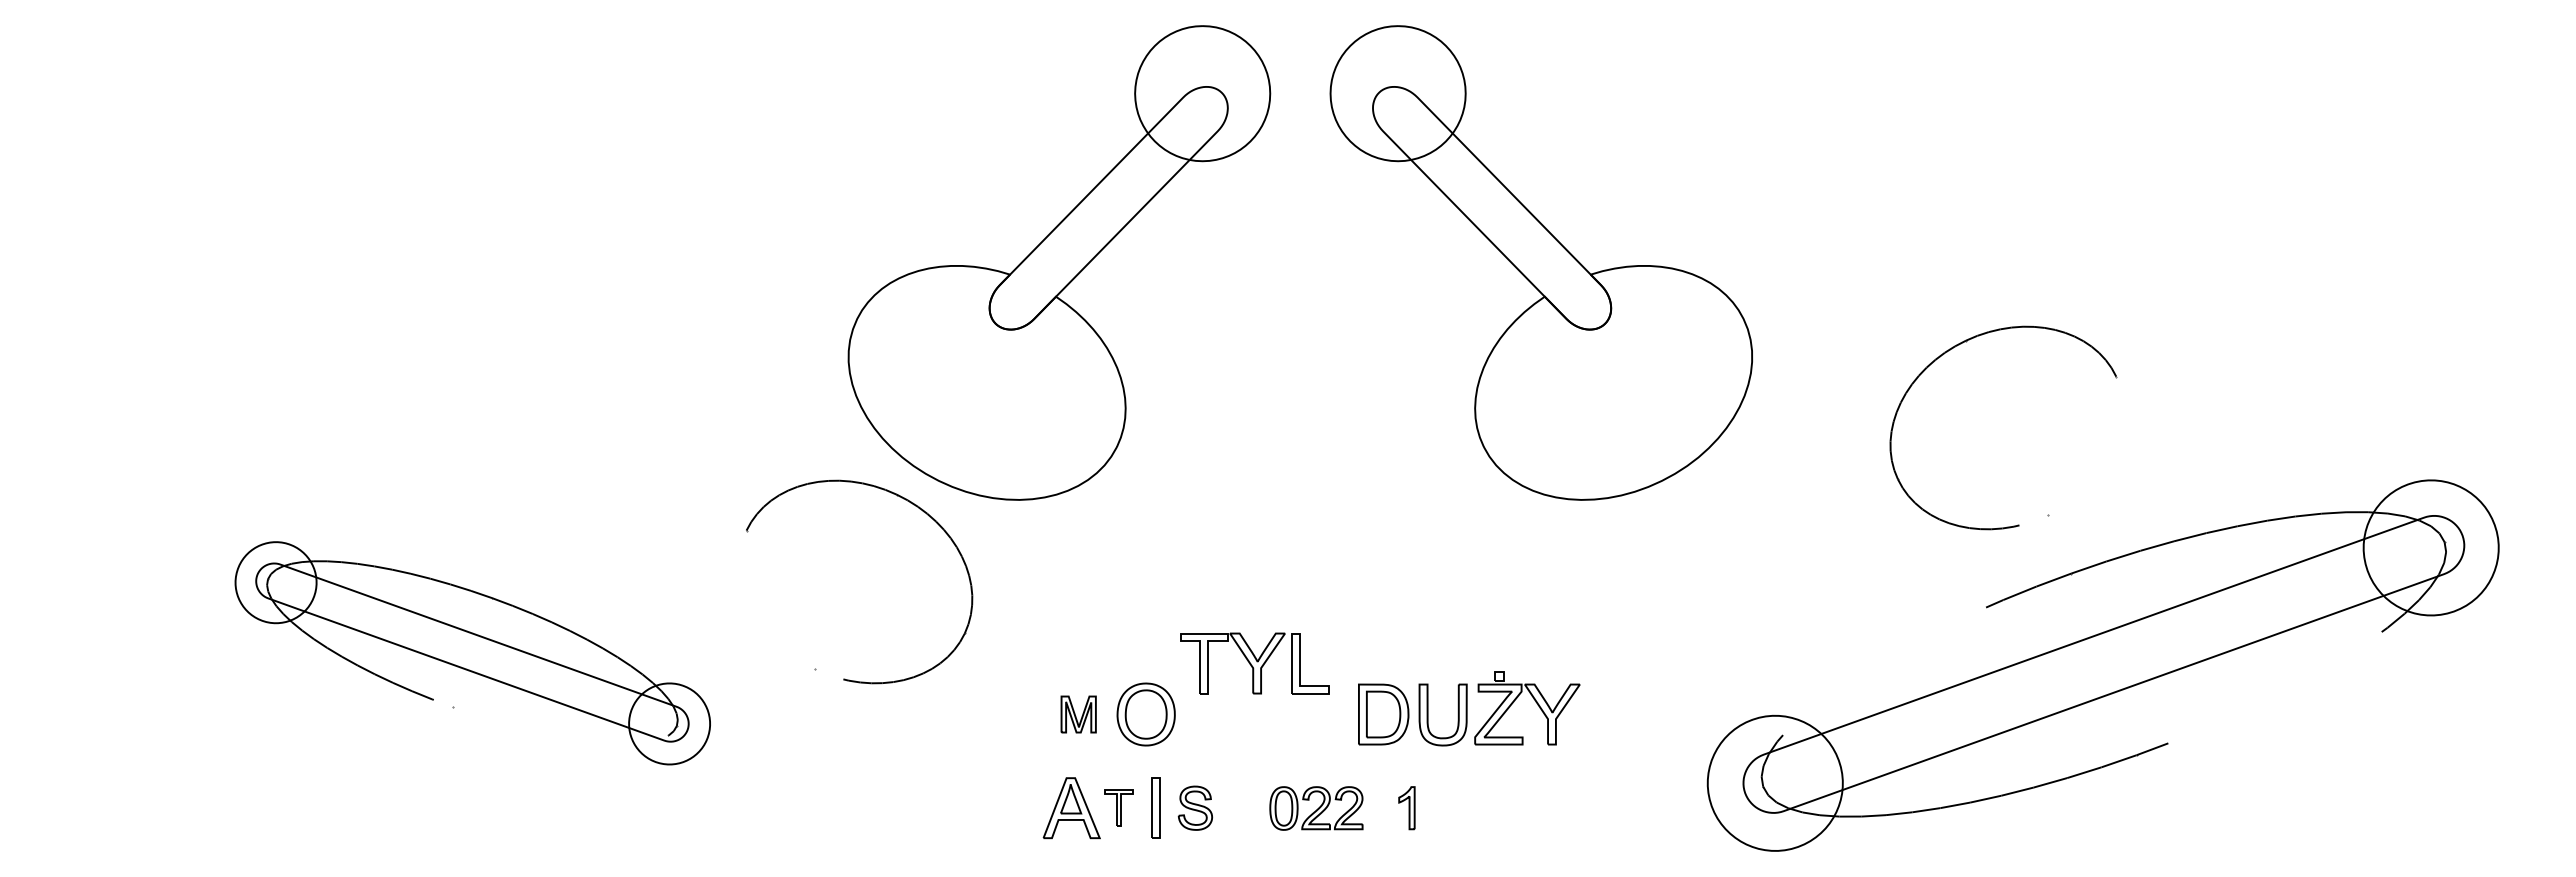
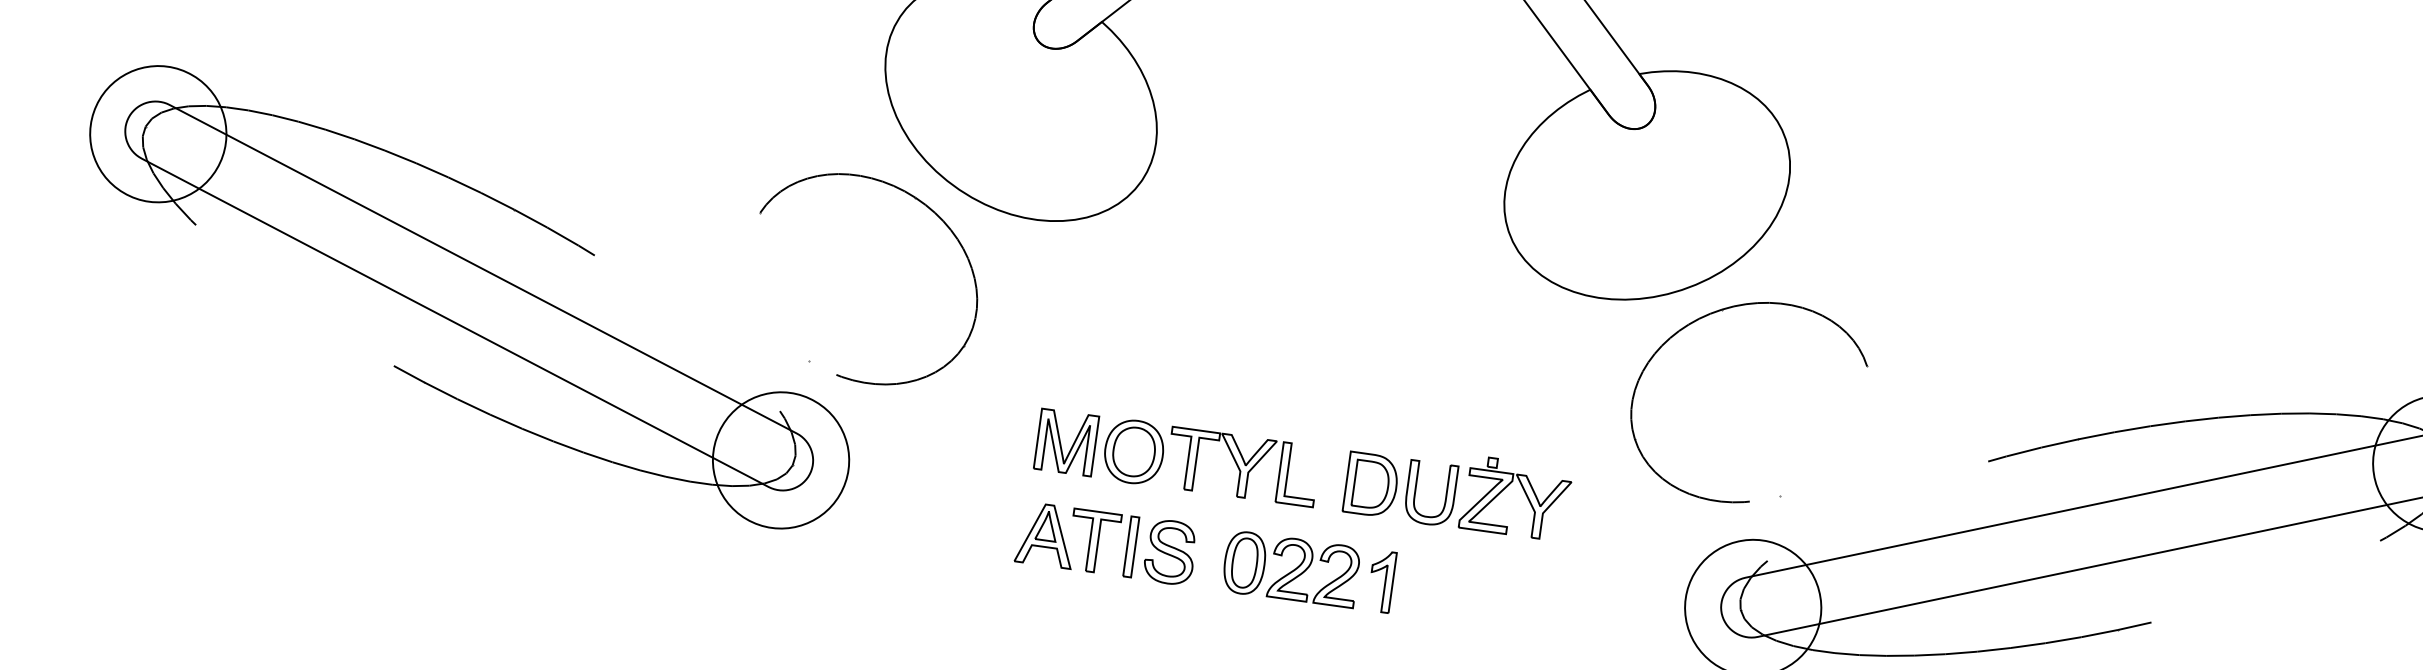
part: (1966, 342) -> (1722, 311), moved
part: (472, 653) -> (469, 297), size x1.67
part: (1254, 663) -> (1242, 466), moved
part: (1078, 714) -> (1066, 442), size x1.67
part: (1118, 807) -> (1093, 541), size x1.67
part: (1195, 808) -> (1170, 552), size x1.43
part: (1316, 808) -> (1291, 569), size x1.43
part: (1406, 808) -> (1381, 581), size x1.43

